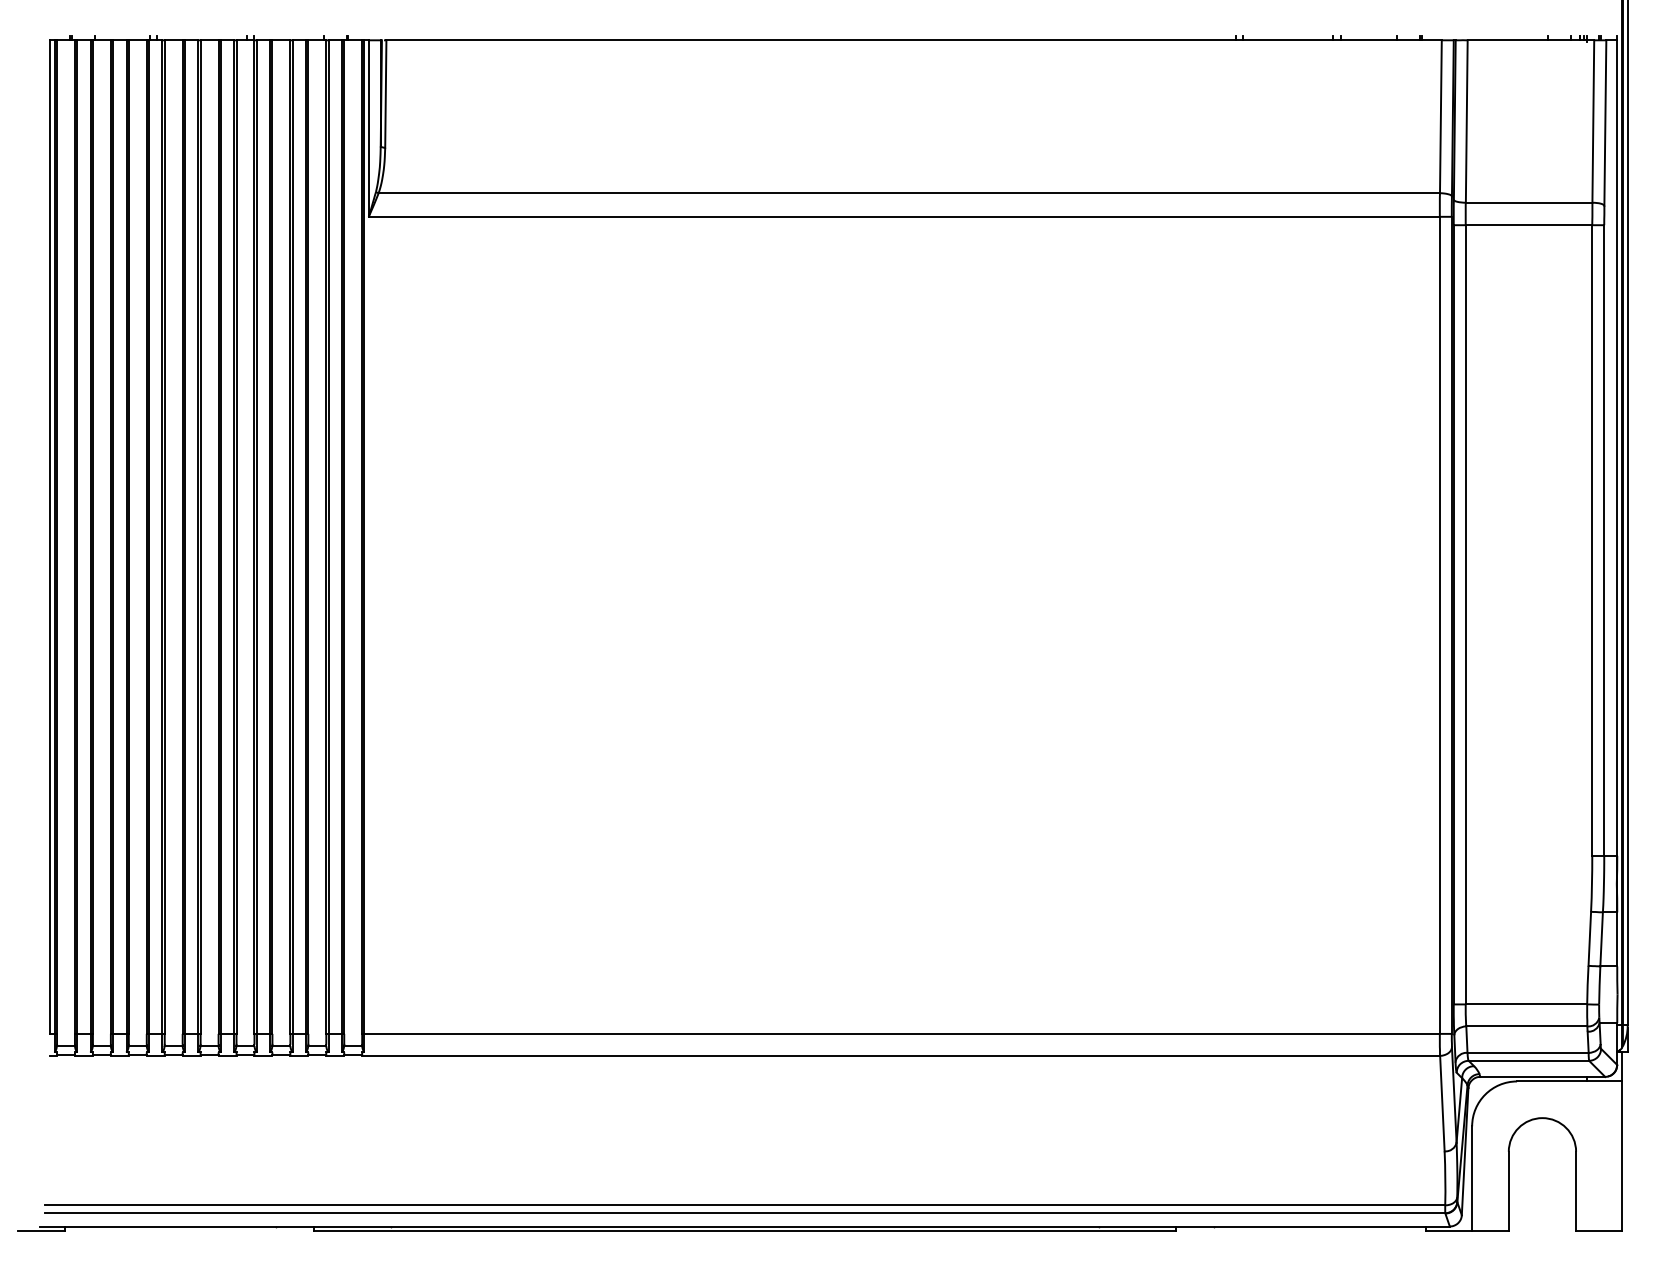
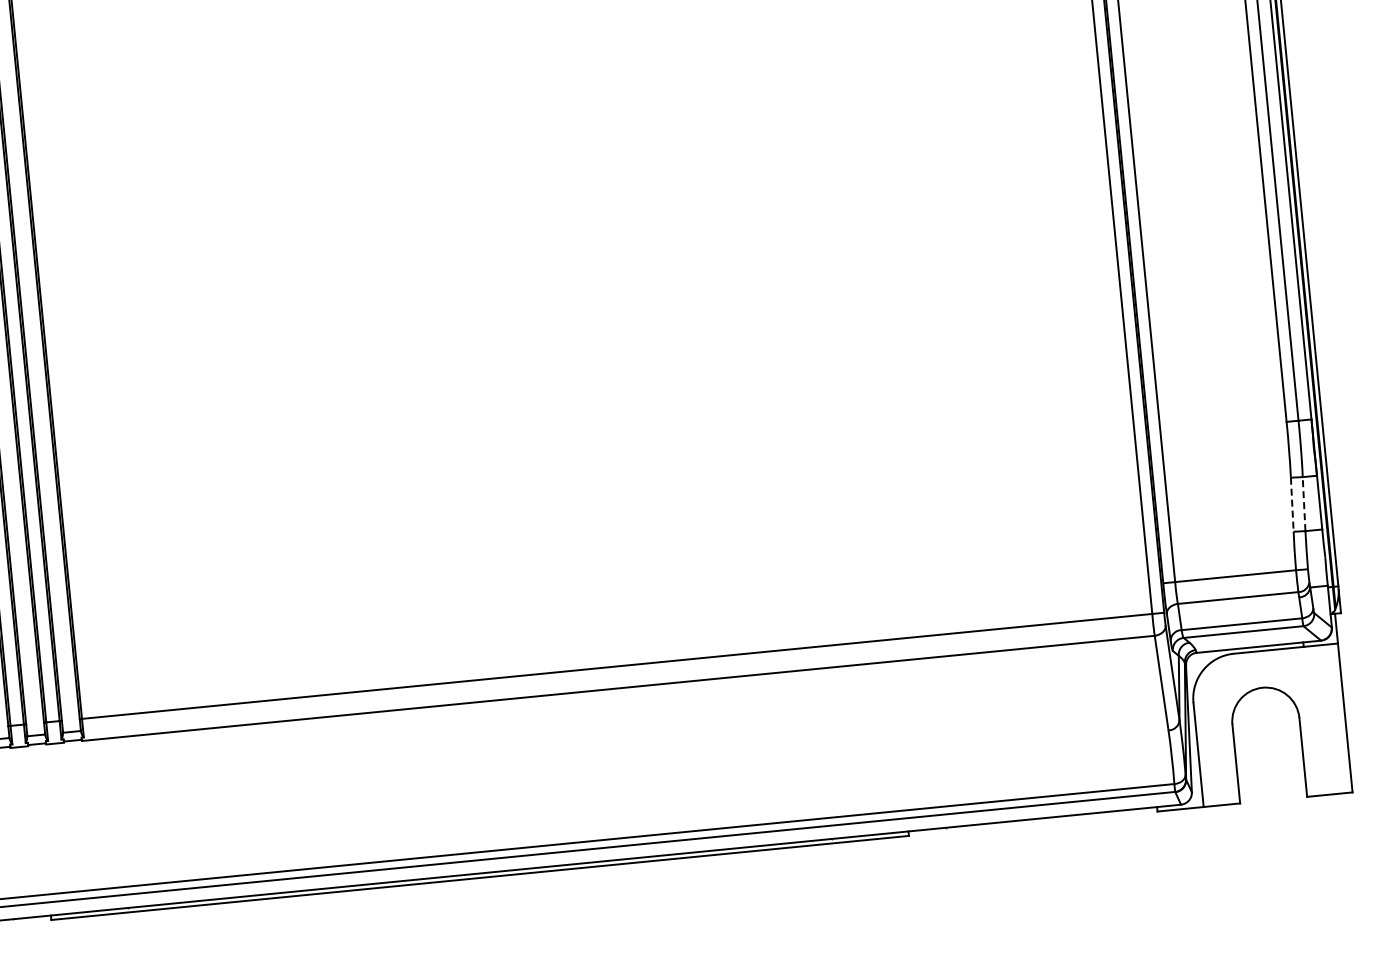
line: (1601, 938) -> (1303, 503), solid -> dashed
line: (1589, 939) -> (1292, 505), solid -> dashed

